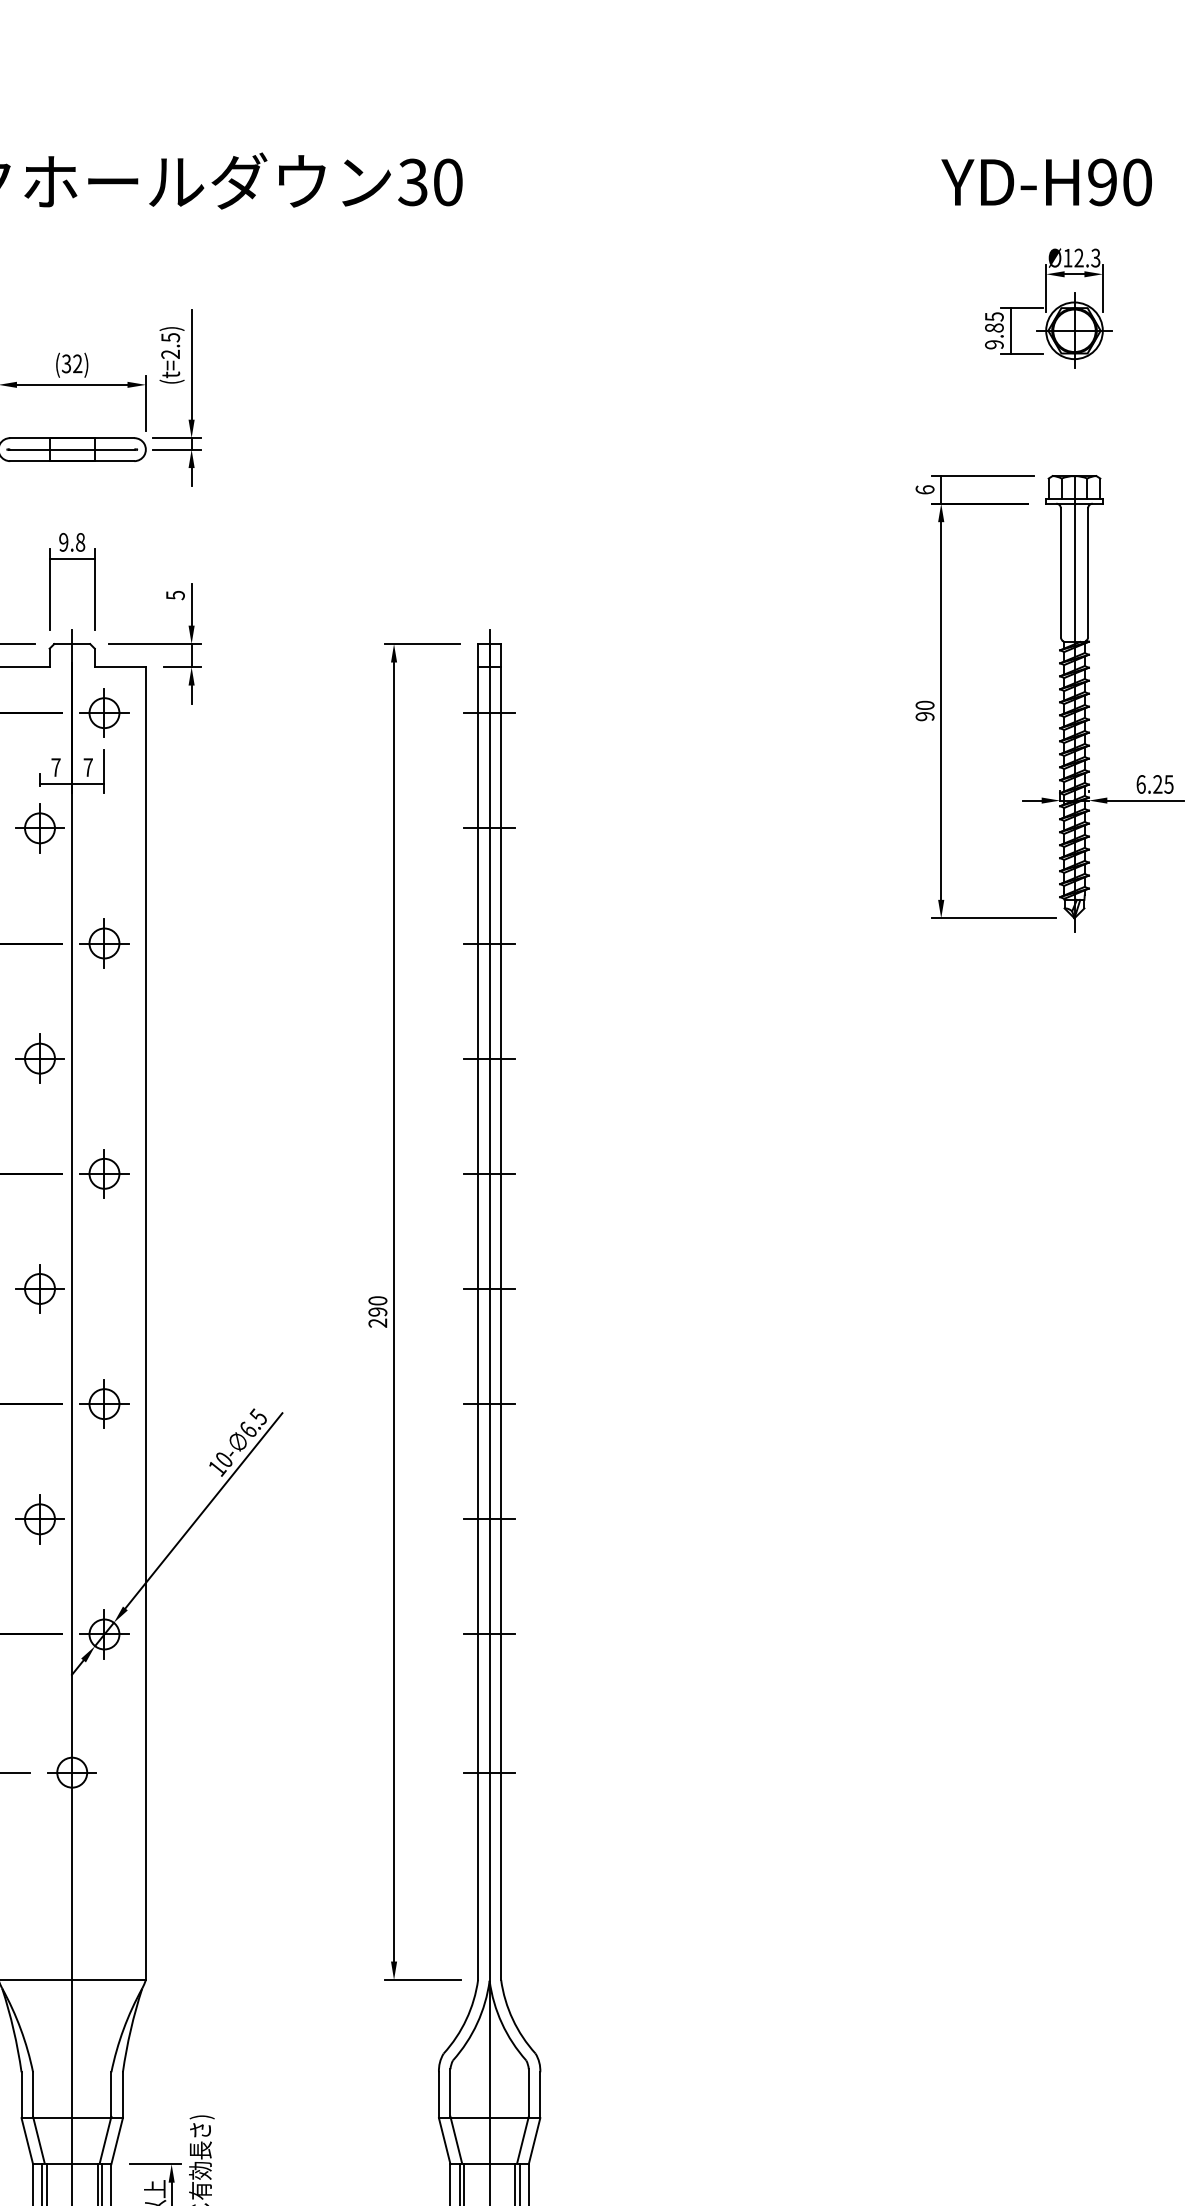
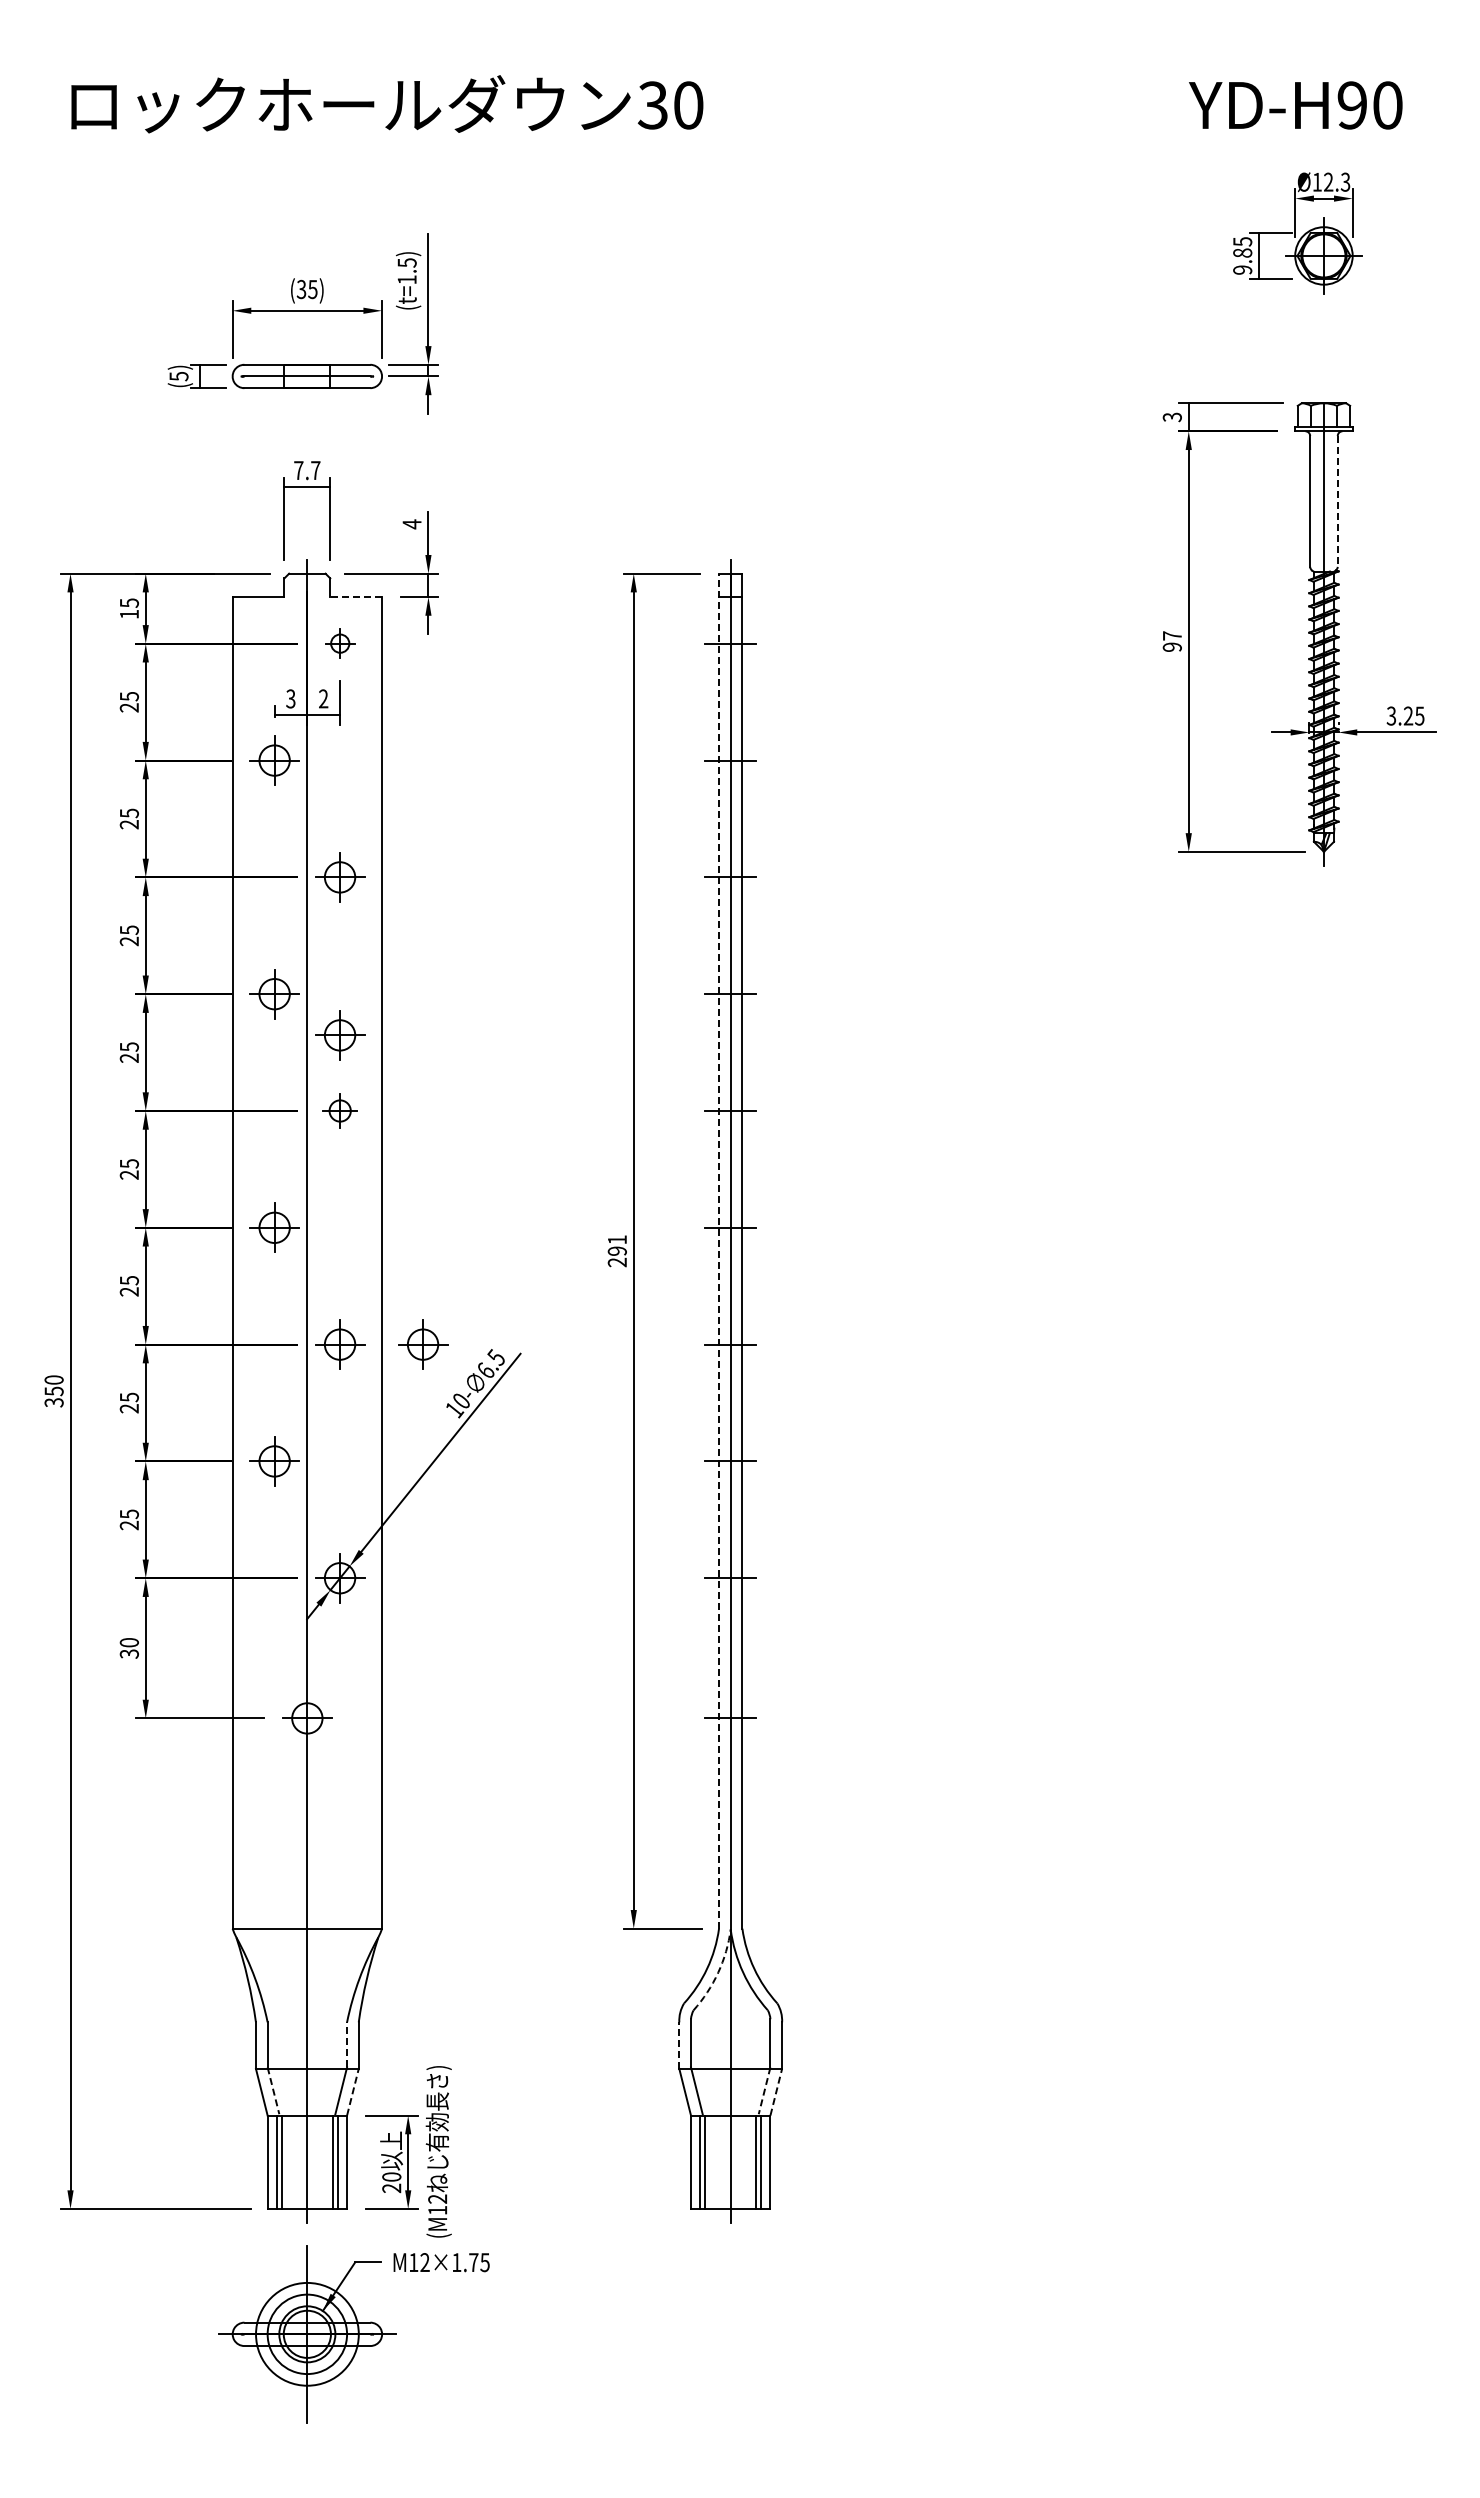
text: (169, 354) -> (406, 279), (t=2.5) -> (t=1.5)
text: (77, 363) -> (312, 289), (32) -> (35)
text: (924, 490) -> (1171, 417), 6 -> 3
text: (72, 542) -> (307, 470), 9.8 -> 7.7
line: (1087, 572) -> (1337, 501), solid -> dashed
text: (174, 595) -> (411, 524), 5 -> 4
line: (120, 667) -> (356, 597), solid -> dashed
text: (924, 705) -> (1171, 635), 90 -> 97
part: (104, 712) -> (340, 643), size x0.6
text: (55, 767) -> (290, 698), 7 -> 3
text: (88, 767) -> (323, 698), 7 -> 2
text: (1141, 783) -> (1391, 715), 6.25 -> 3.25
part: (104, 1099) -> (340, 1035), added
part: (104, 1173) -> (340, 1110), size x0.7
text: (377, 1300) -> (616, 1239), 290 -> 291
line: (478, 1311) -> (719, 1250), solid -> dashed
part: (186, 1404) -> (423, 1344), added
arc: (477, 2023) -> (718, 1972), solid -> dashed
line: (111, 2094) -> (347, 2044), solid -> dashed
line: (439, 2095) -> (679, 2045), solid -> dashed
line: (38, 2140) -> (273, 2091), solid -> dashed
line: (117, 2140) -> (353, 2091), solid -> dashed
line: (522, 2140) -> (764, 2091), solid -> dashed
line: (534, 2140) -> (776, 2091), solid -> dashed

